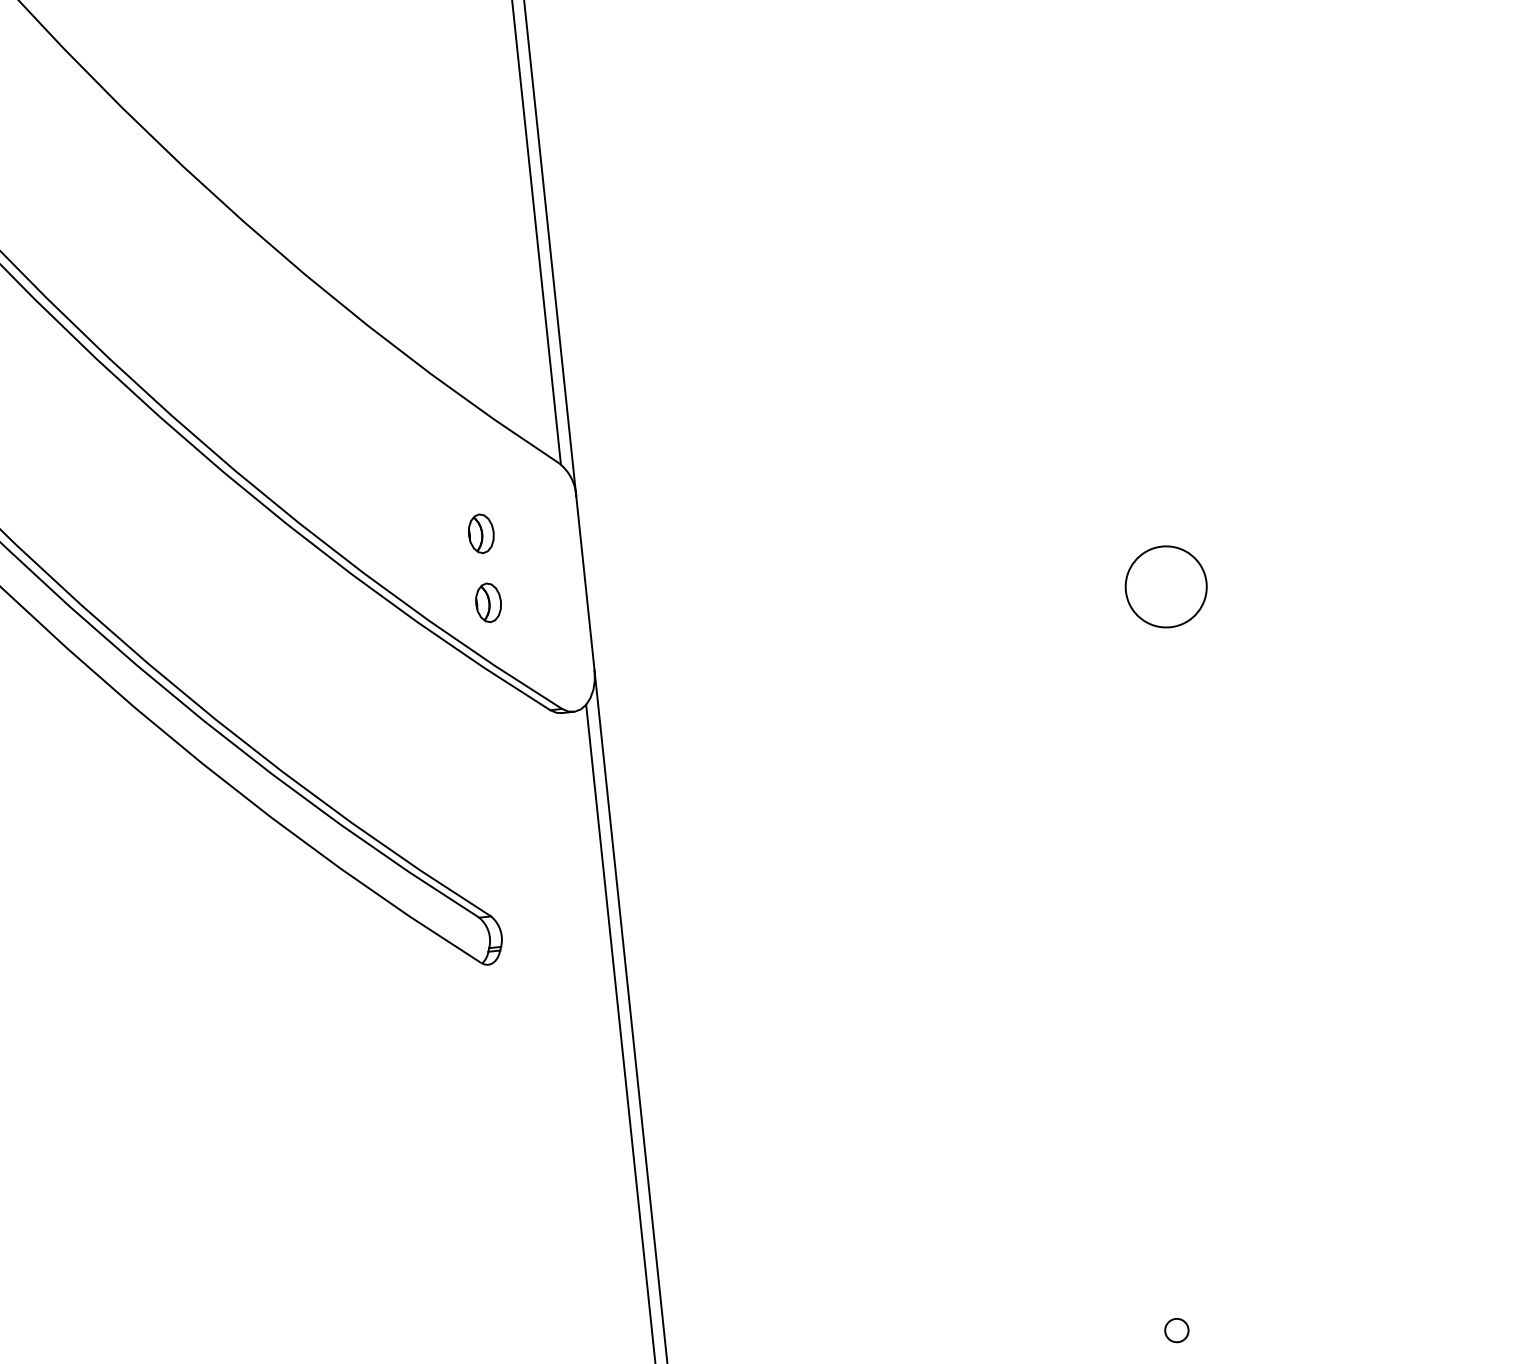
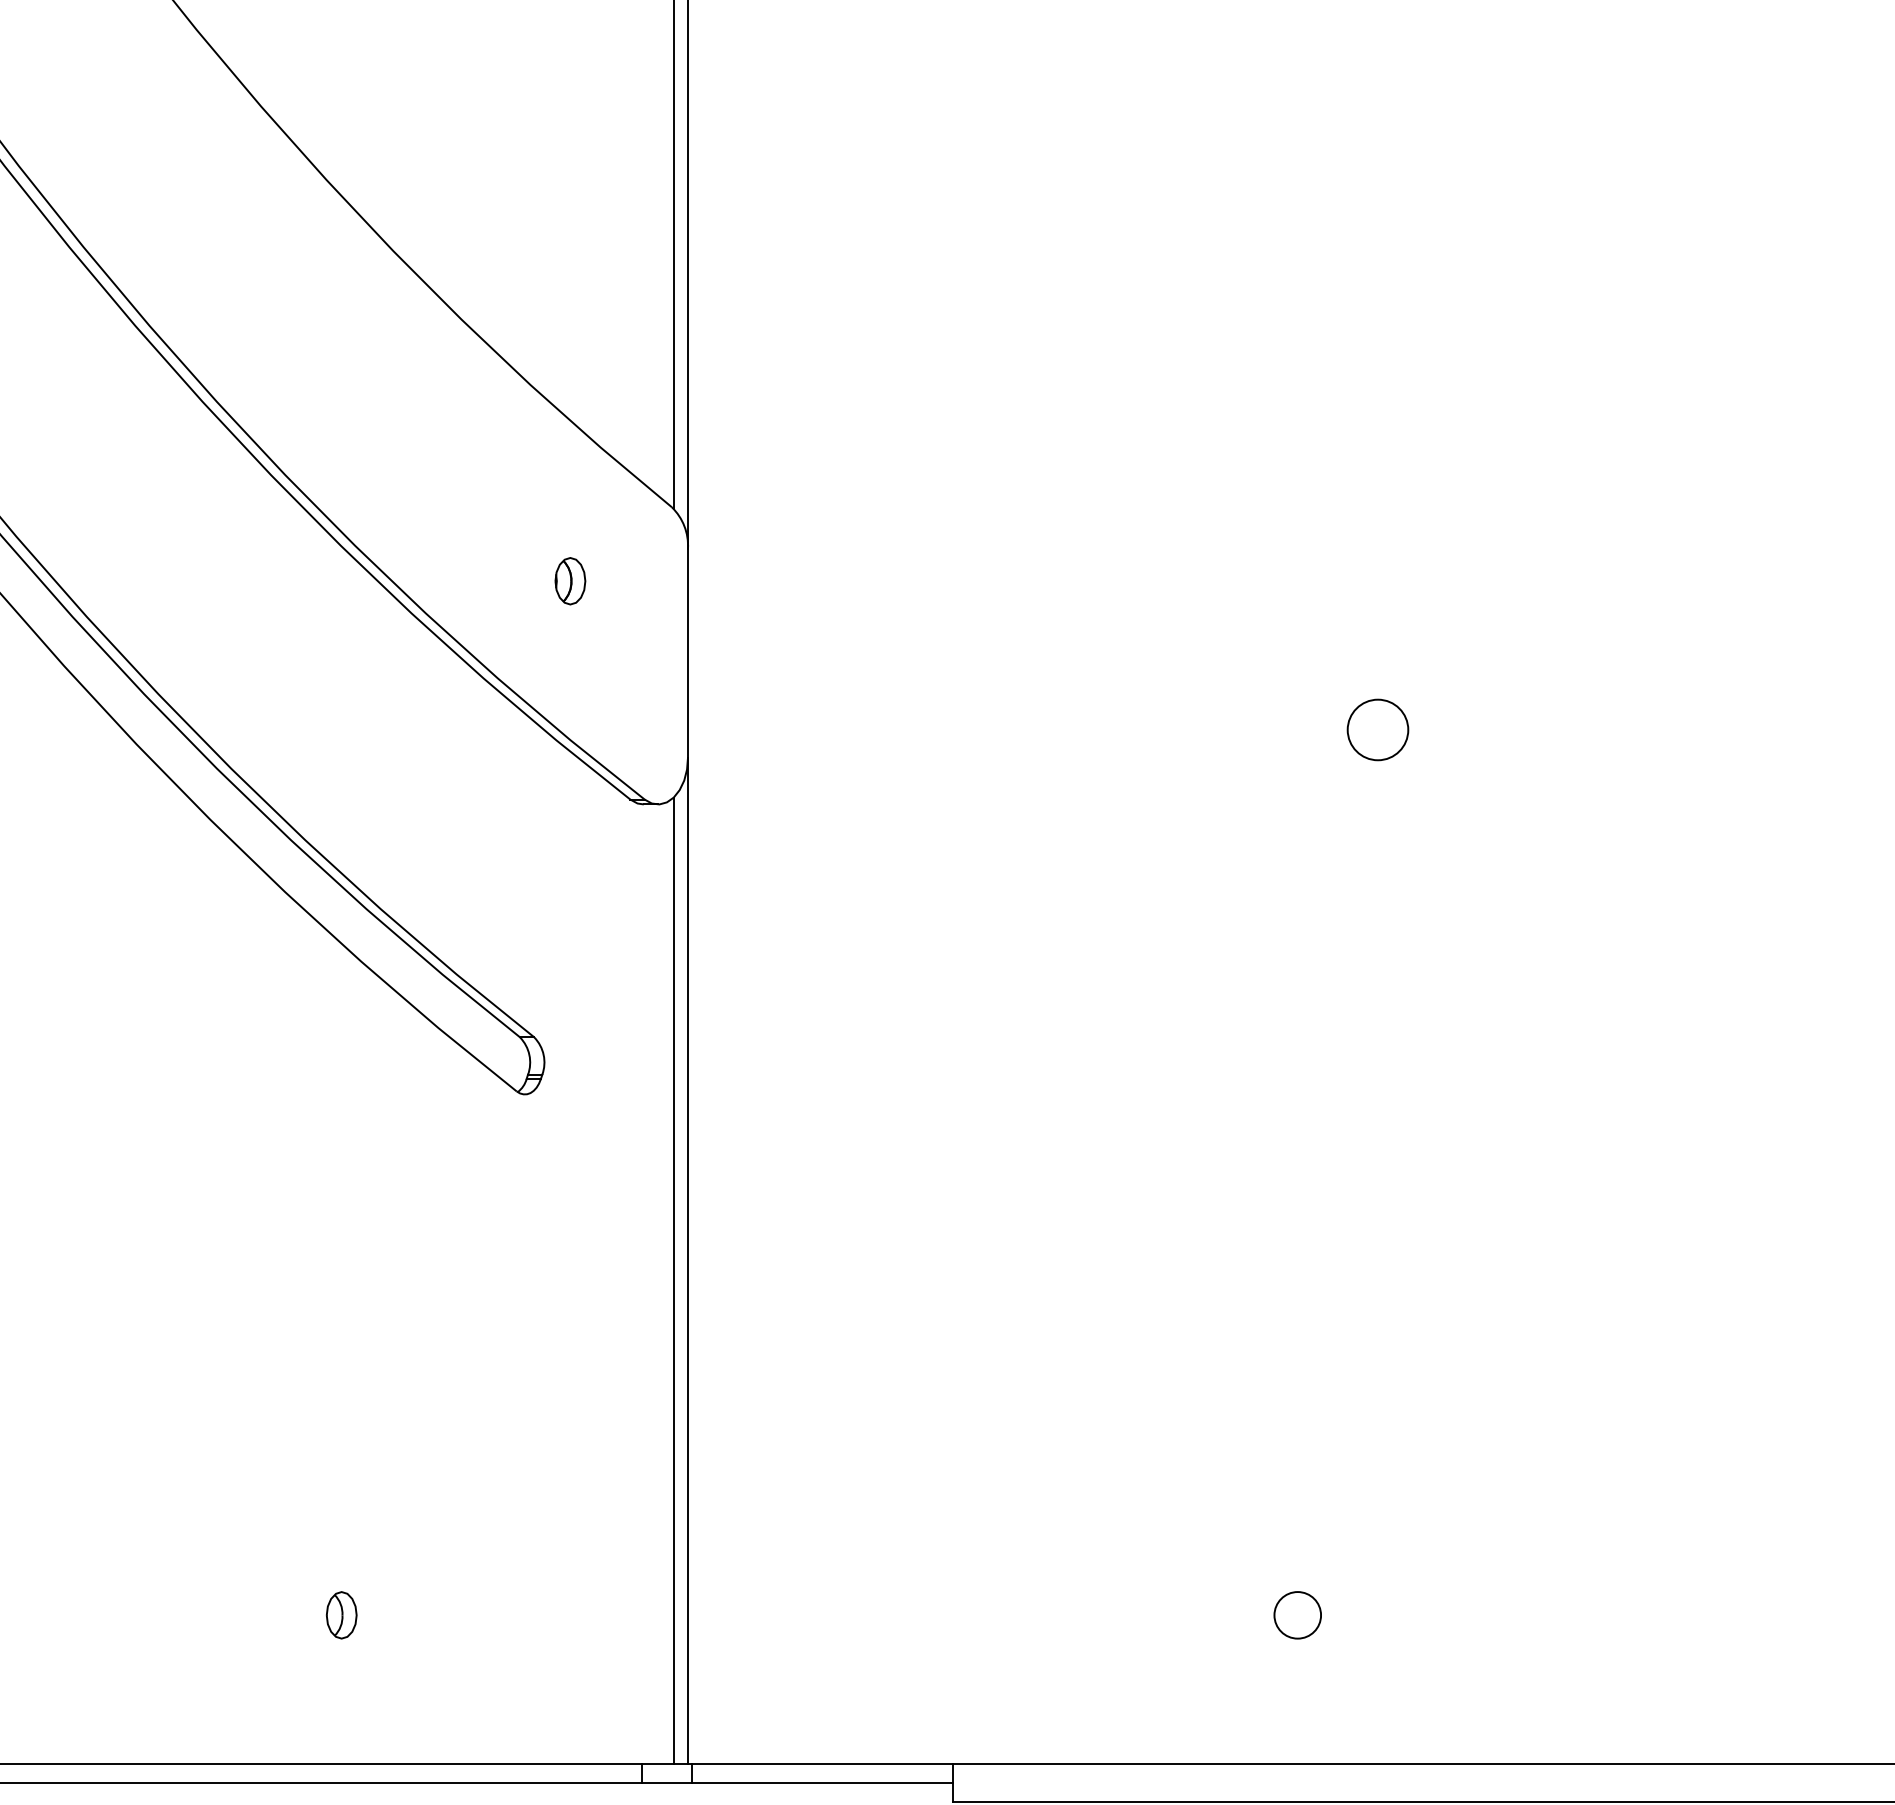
circle: (1165, 586) -> (1377, 729), size x0.62
part: (488, 603) -> (570, 664), removed
circle: (1176, 1330) -> (1297, 1615), size x1.67

